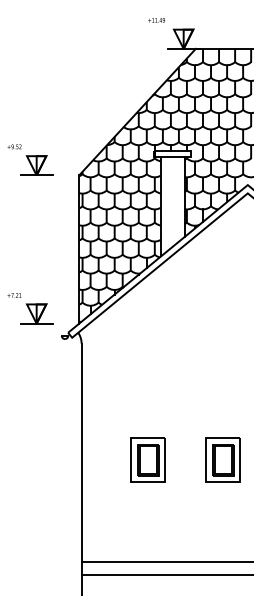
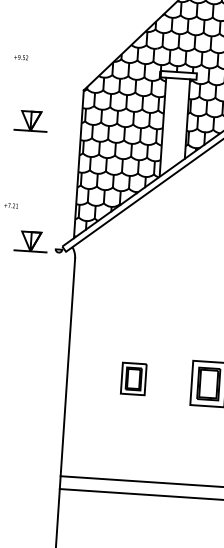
part: (36, 165) -> (30, 120), moved
part: (36, 313) -> (31, 241), moved
part: (147, 459) -> (133, 378), size x0.7

